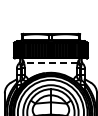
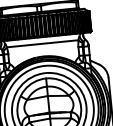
line: (50, 63) -> (42, 44), dashed -> solid

